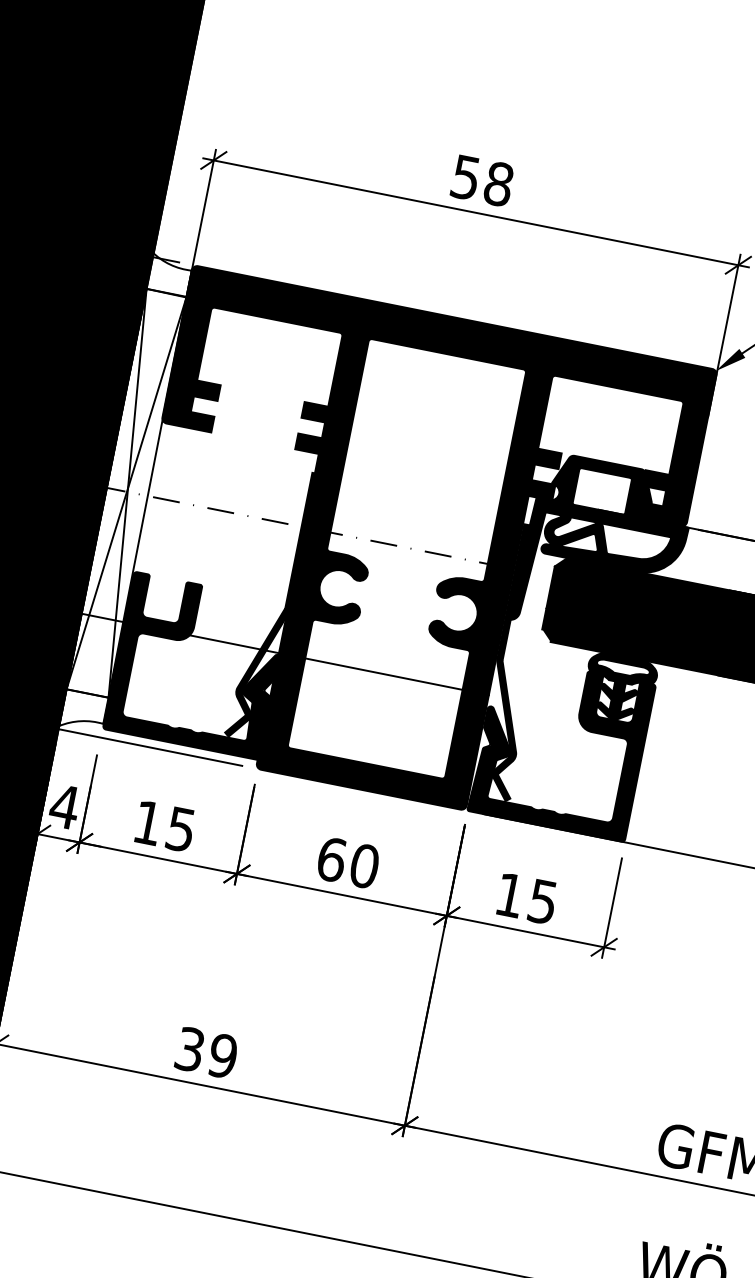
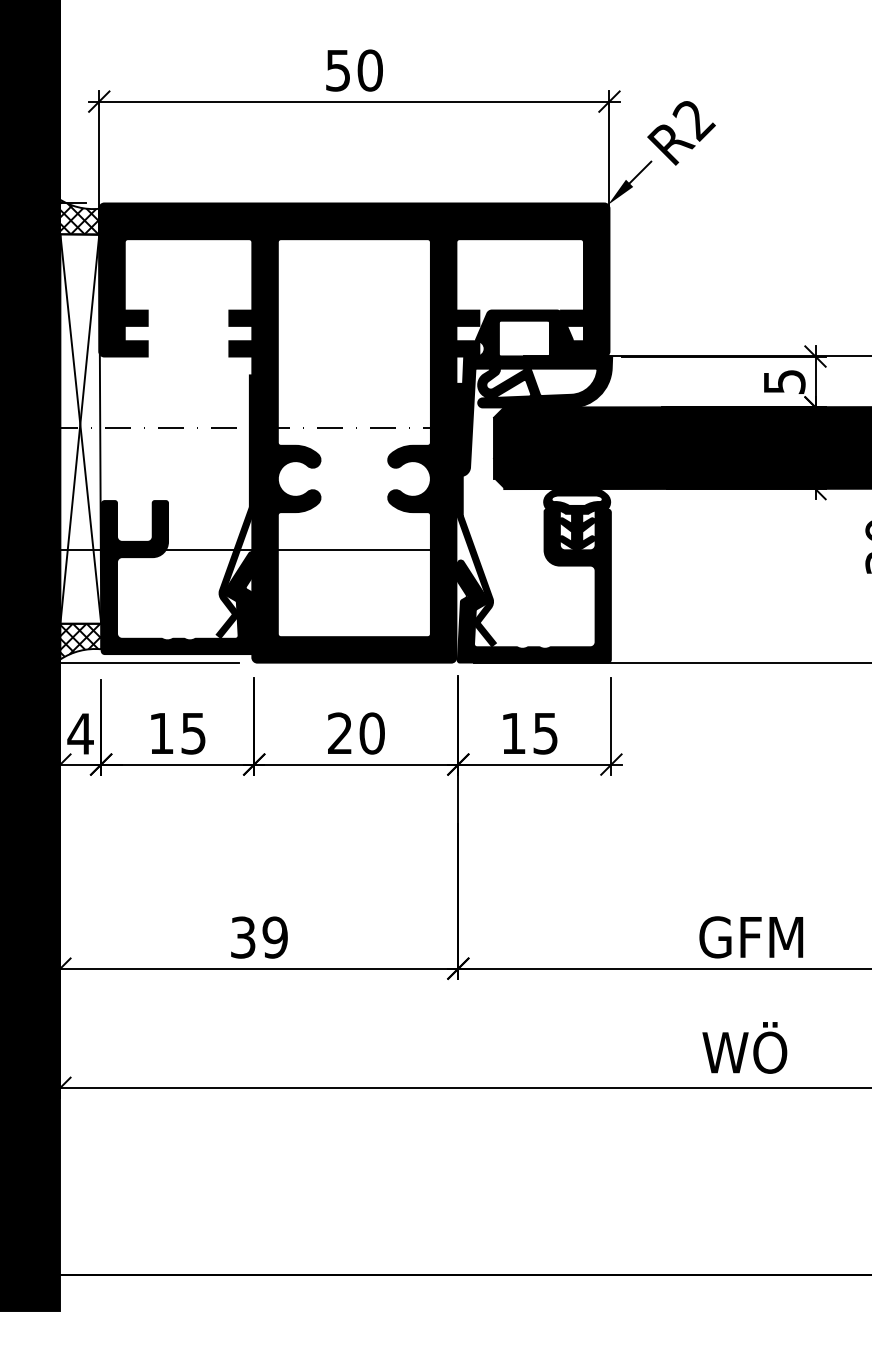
text: (498, 183) -> (369, 70), 58 -> 50
hatch: (168, 275) -> (78, 217), added
hatch: (84, 709) -> (80, 639), added
text: (332, 859) -> (340, 733), 60 -> 20

